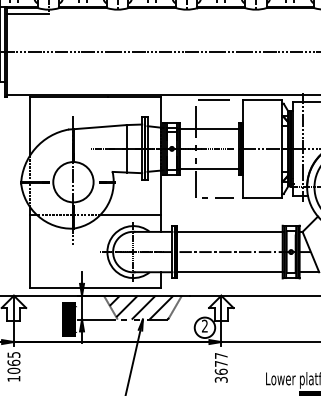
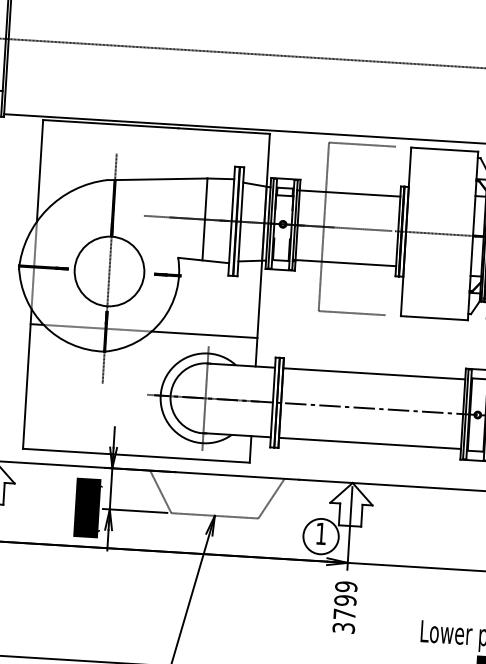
hatch: (141, 307) -> (213, 494), removed
text: (204, 325) -> (320, 532), 2 -> 1
text: (220, 363) -> (344, 599), 3677 -> 3799

